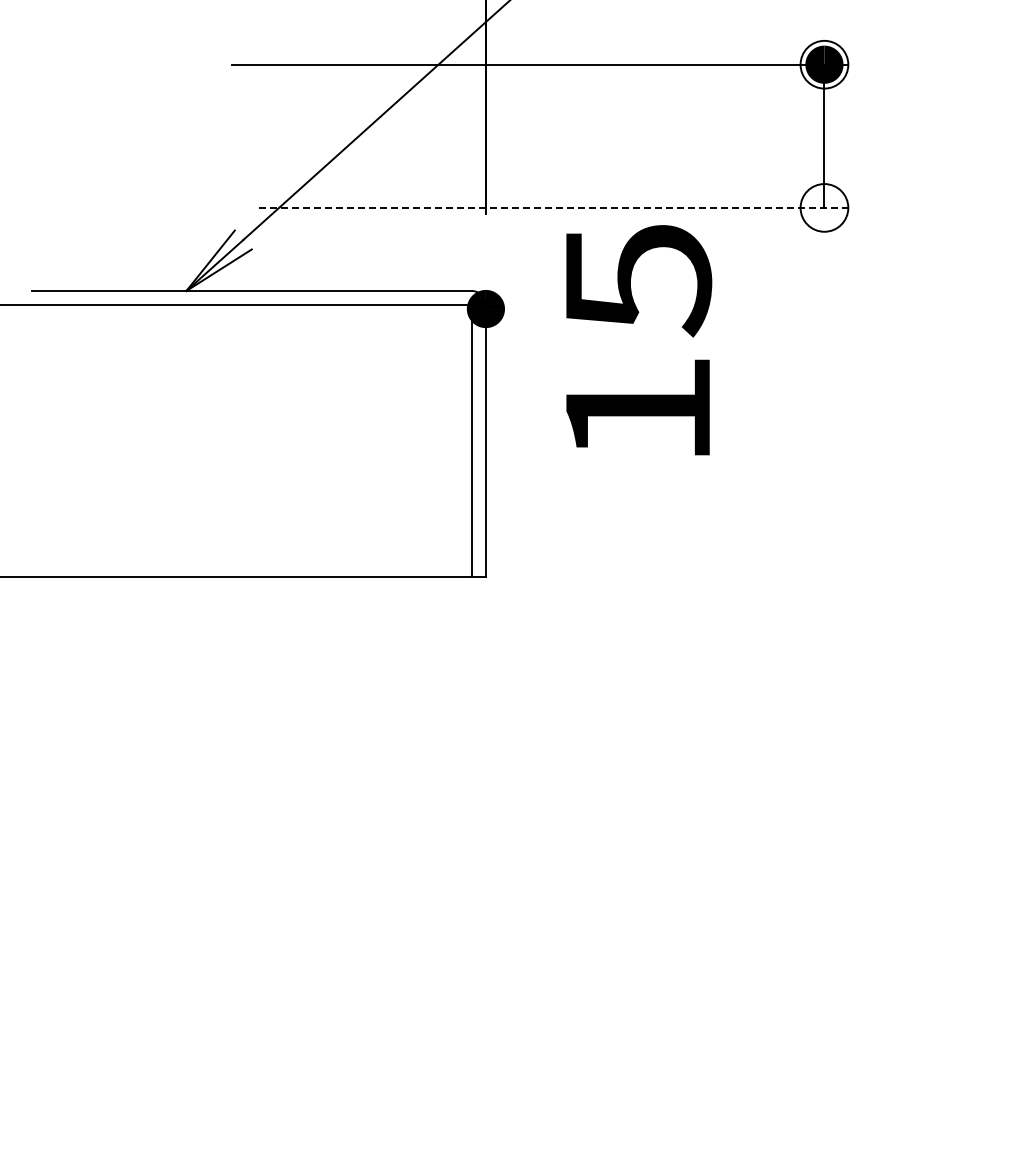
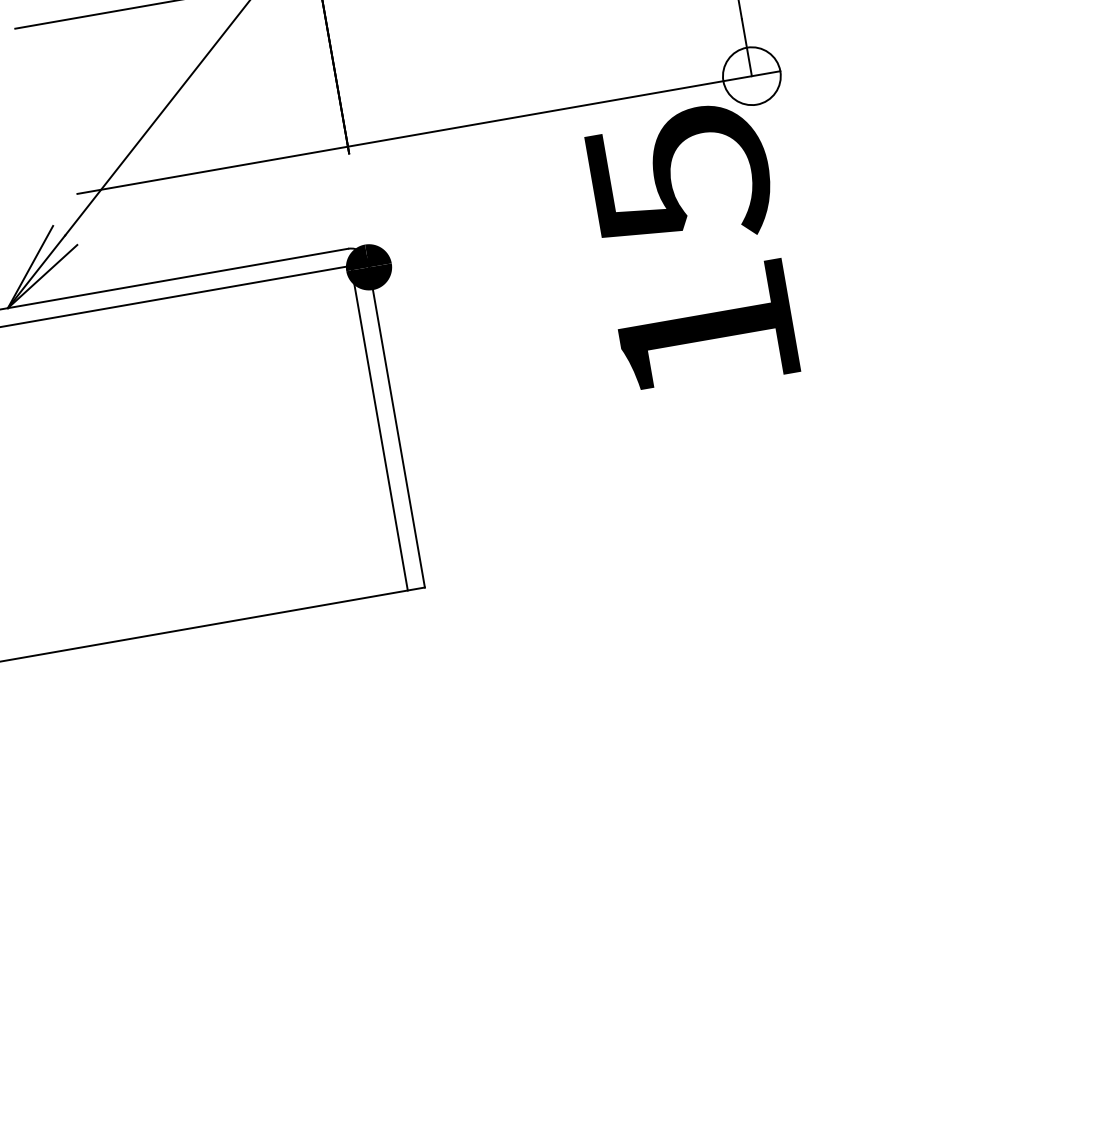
line: (553, 207) -> (428, 132), dashed -> solid
text: (639, 340) -> (693, 249), moved

